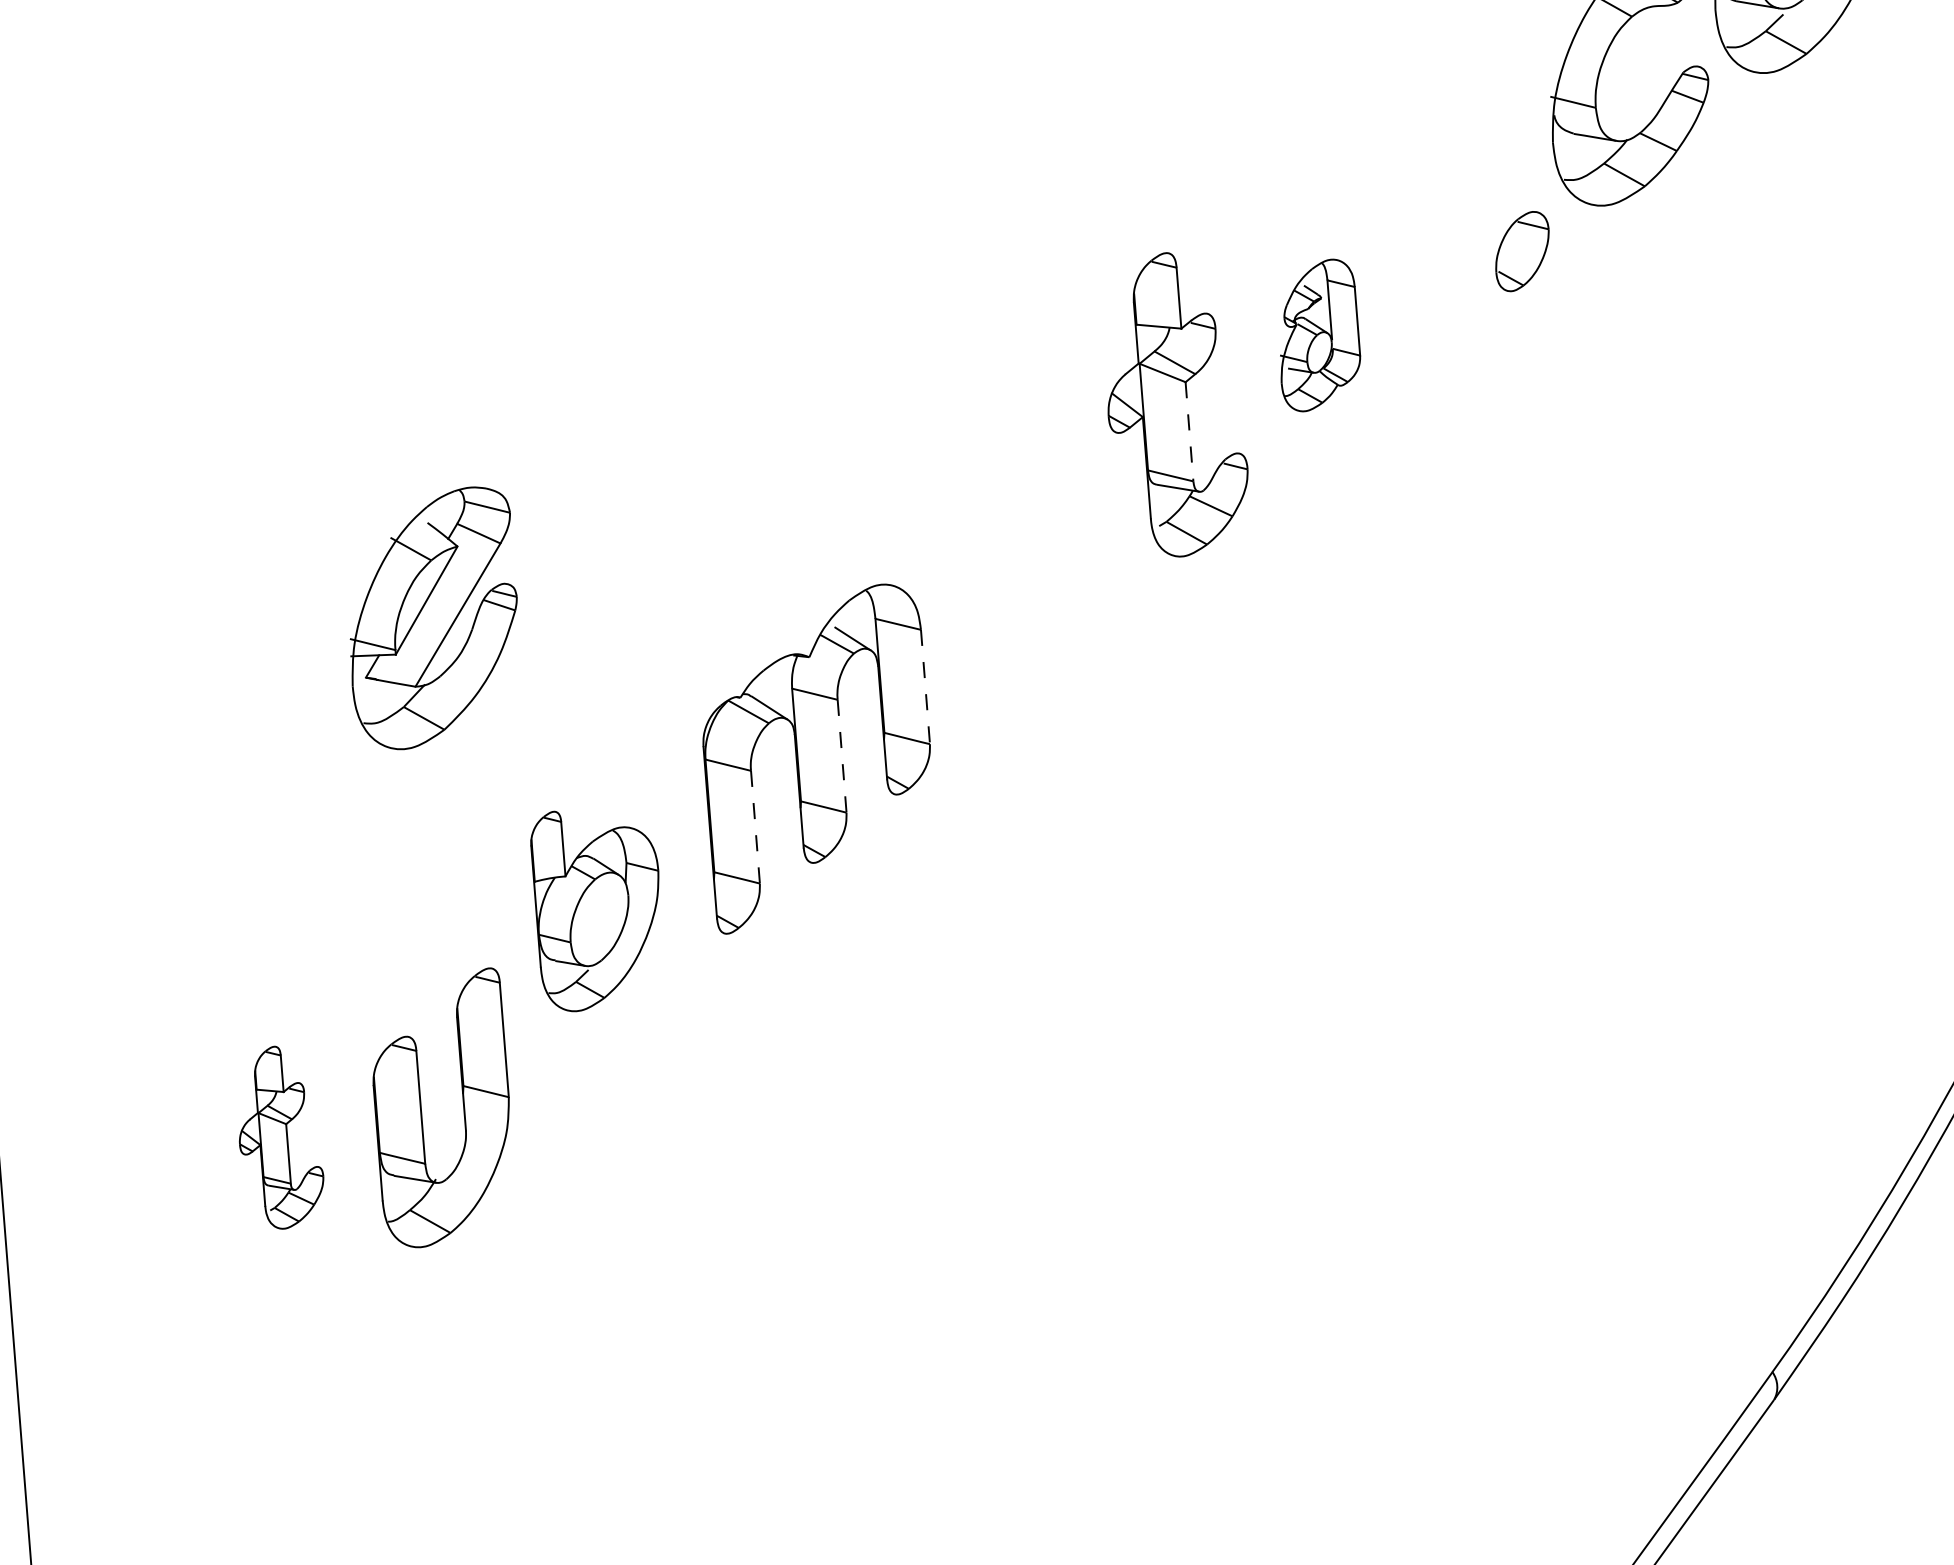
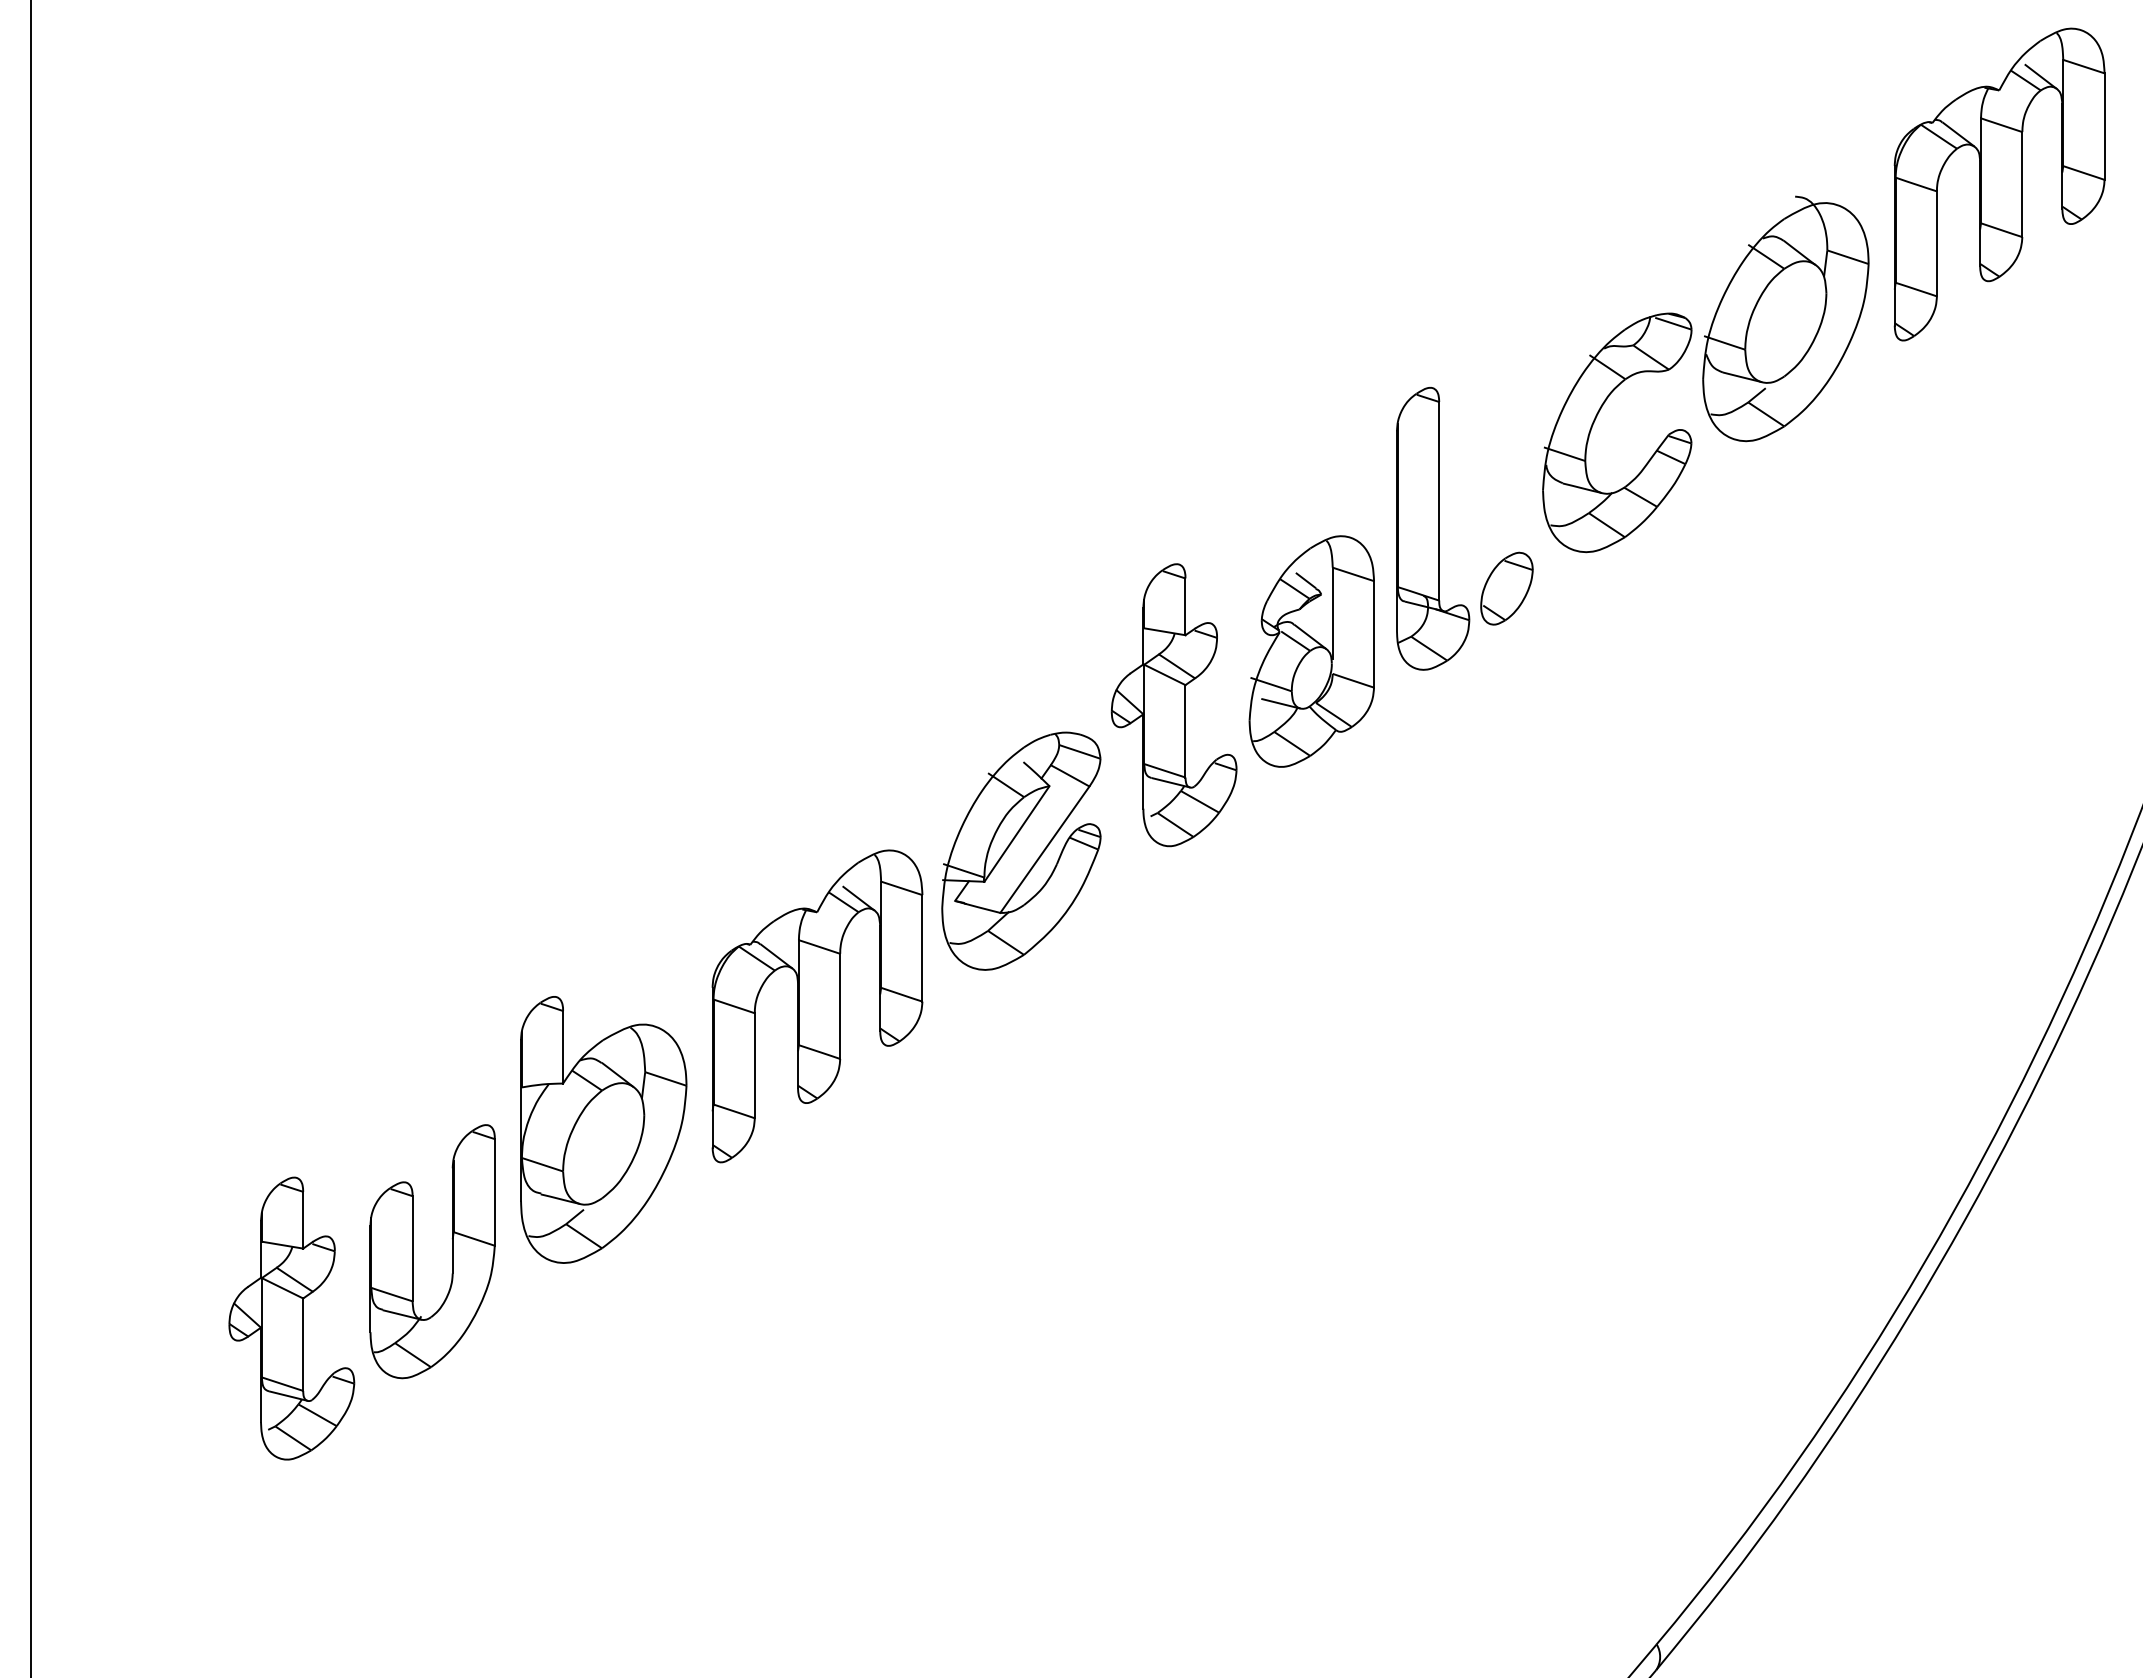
part: (1438, 193) -> (1433, 528), added
part: (1318, 335) -> (1311, 651), size x1.67
line: (1189, 431) -> (1185, 731), dashed -> solid
part: (432, 617) -> (1021, 850), moved
line: (925, 687) -> (922, 948), dashed -> solid
line: (842, 756) -> (840, 1006), dashed -> solid
line: (755, 826) -> (754, 1065), dashed -> solid
part: (598, 908) -> (603, 1129), size x1.43
part: (422, 1110) -> (413, 1251), moved
part: (279, 1137) -> (291, 1318), size x1.67

